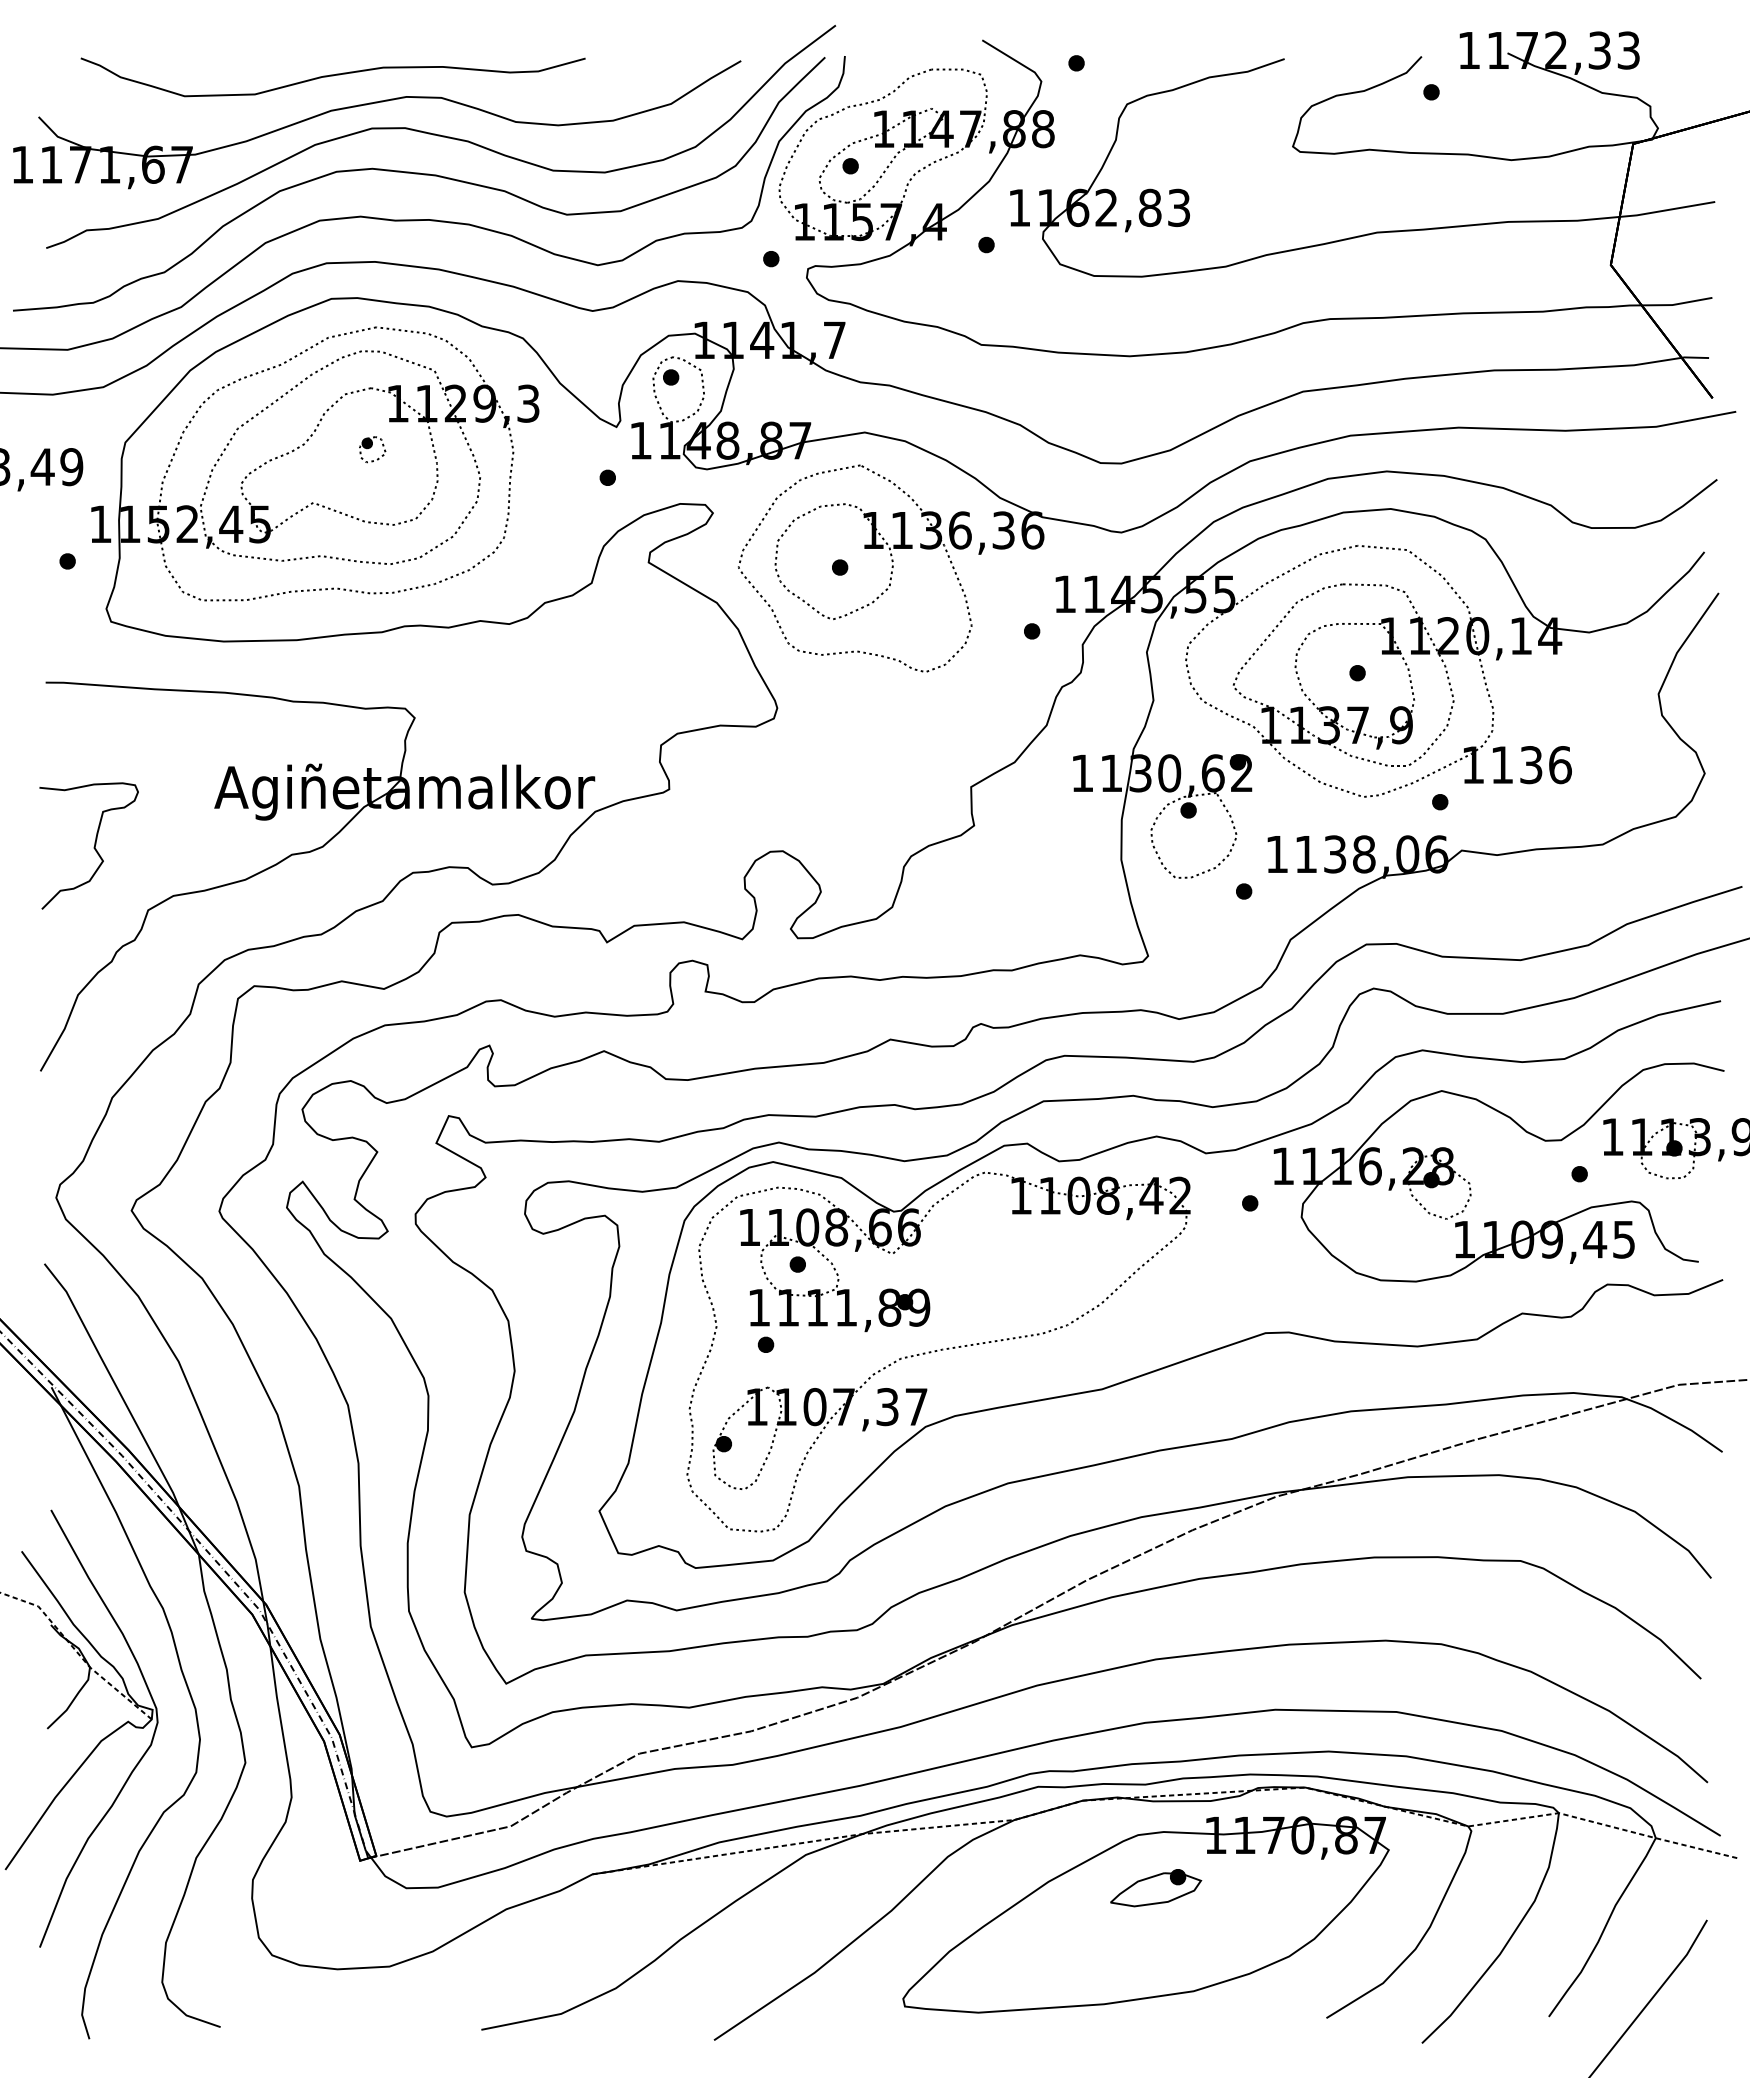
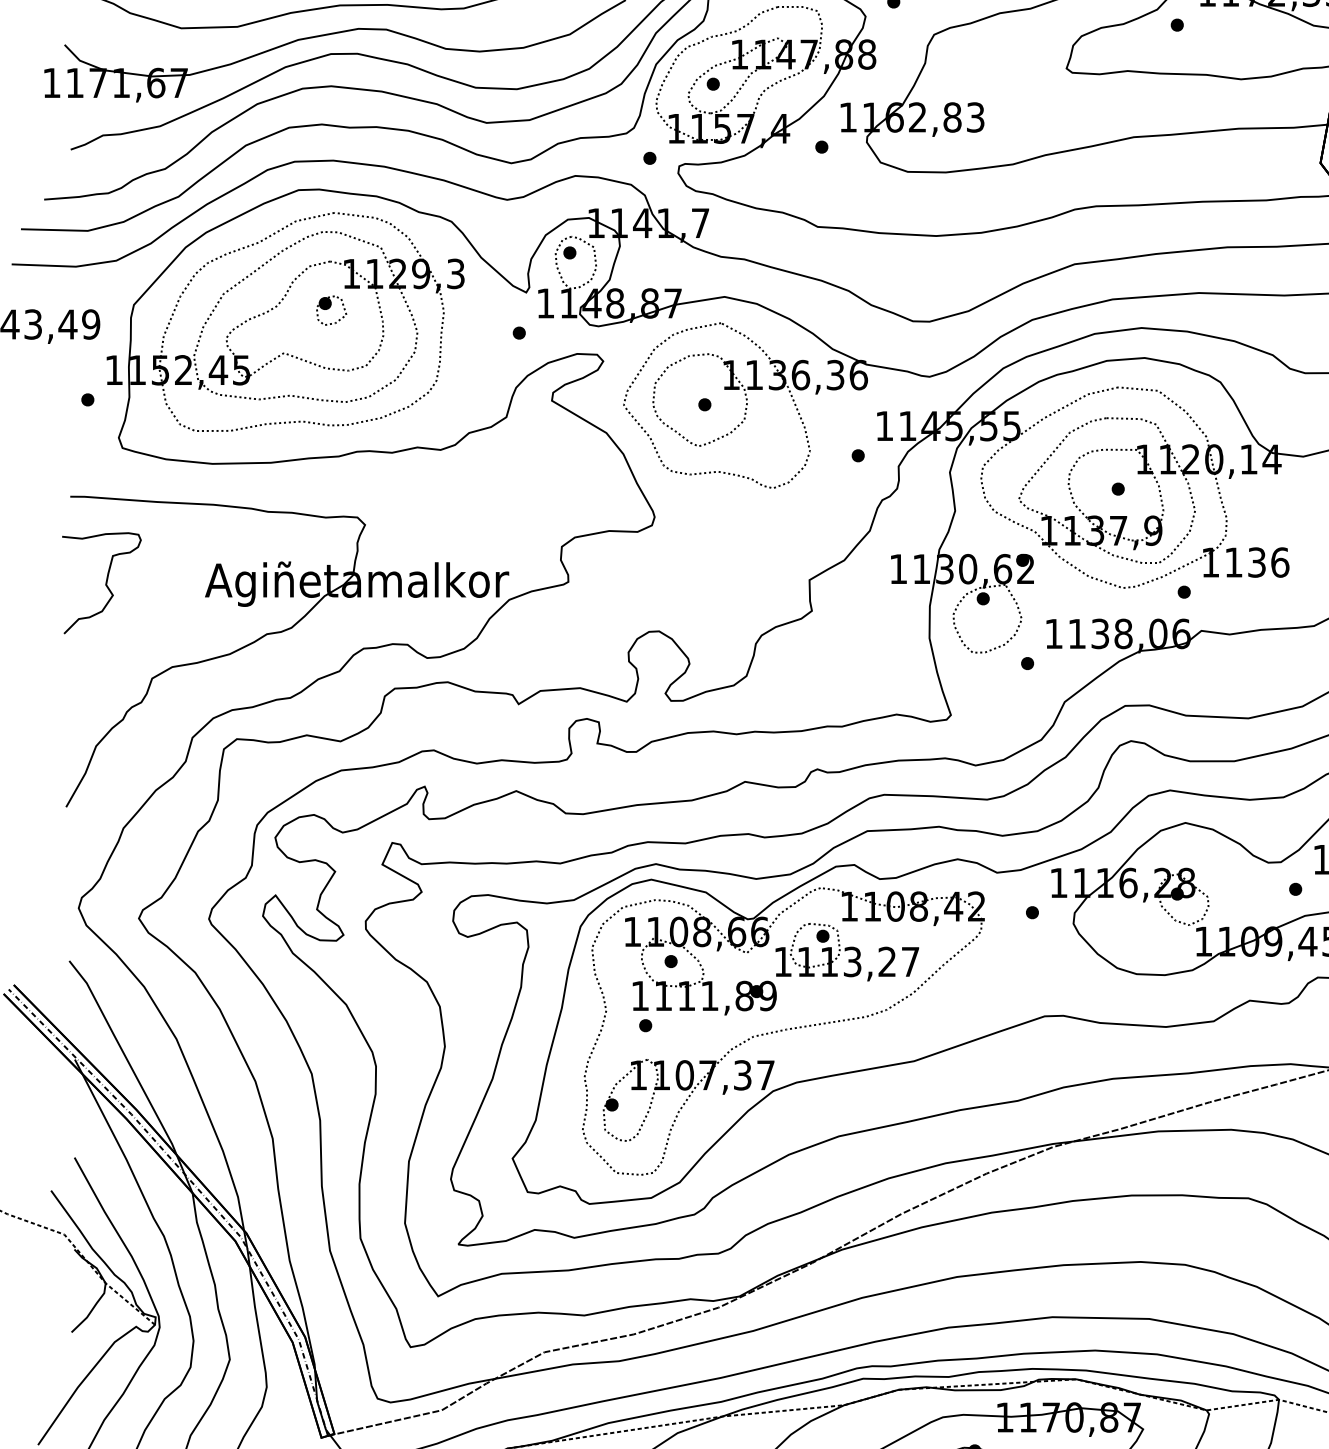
part: (372, 449) -> (331, 310), size x1.43
curve: (93, 847) -> (105, 584), moved
part: (1018, 1252) -> (847, 951), added

